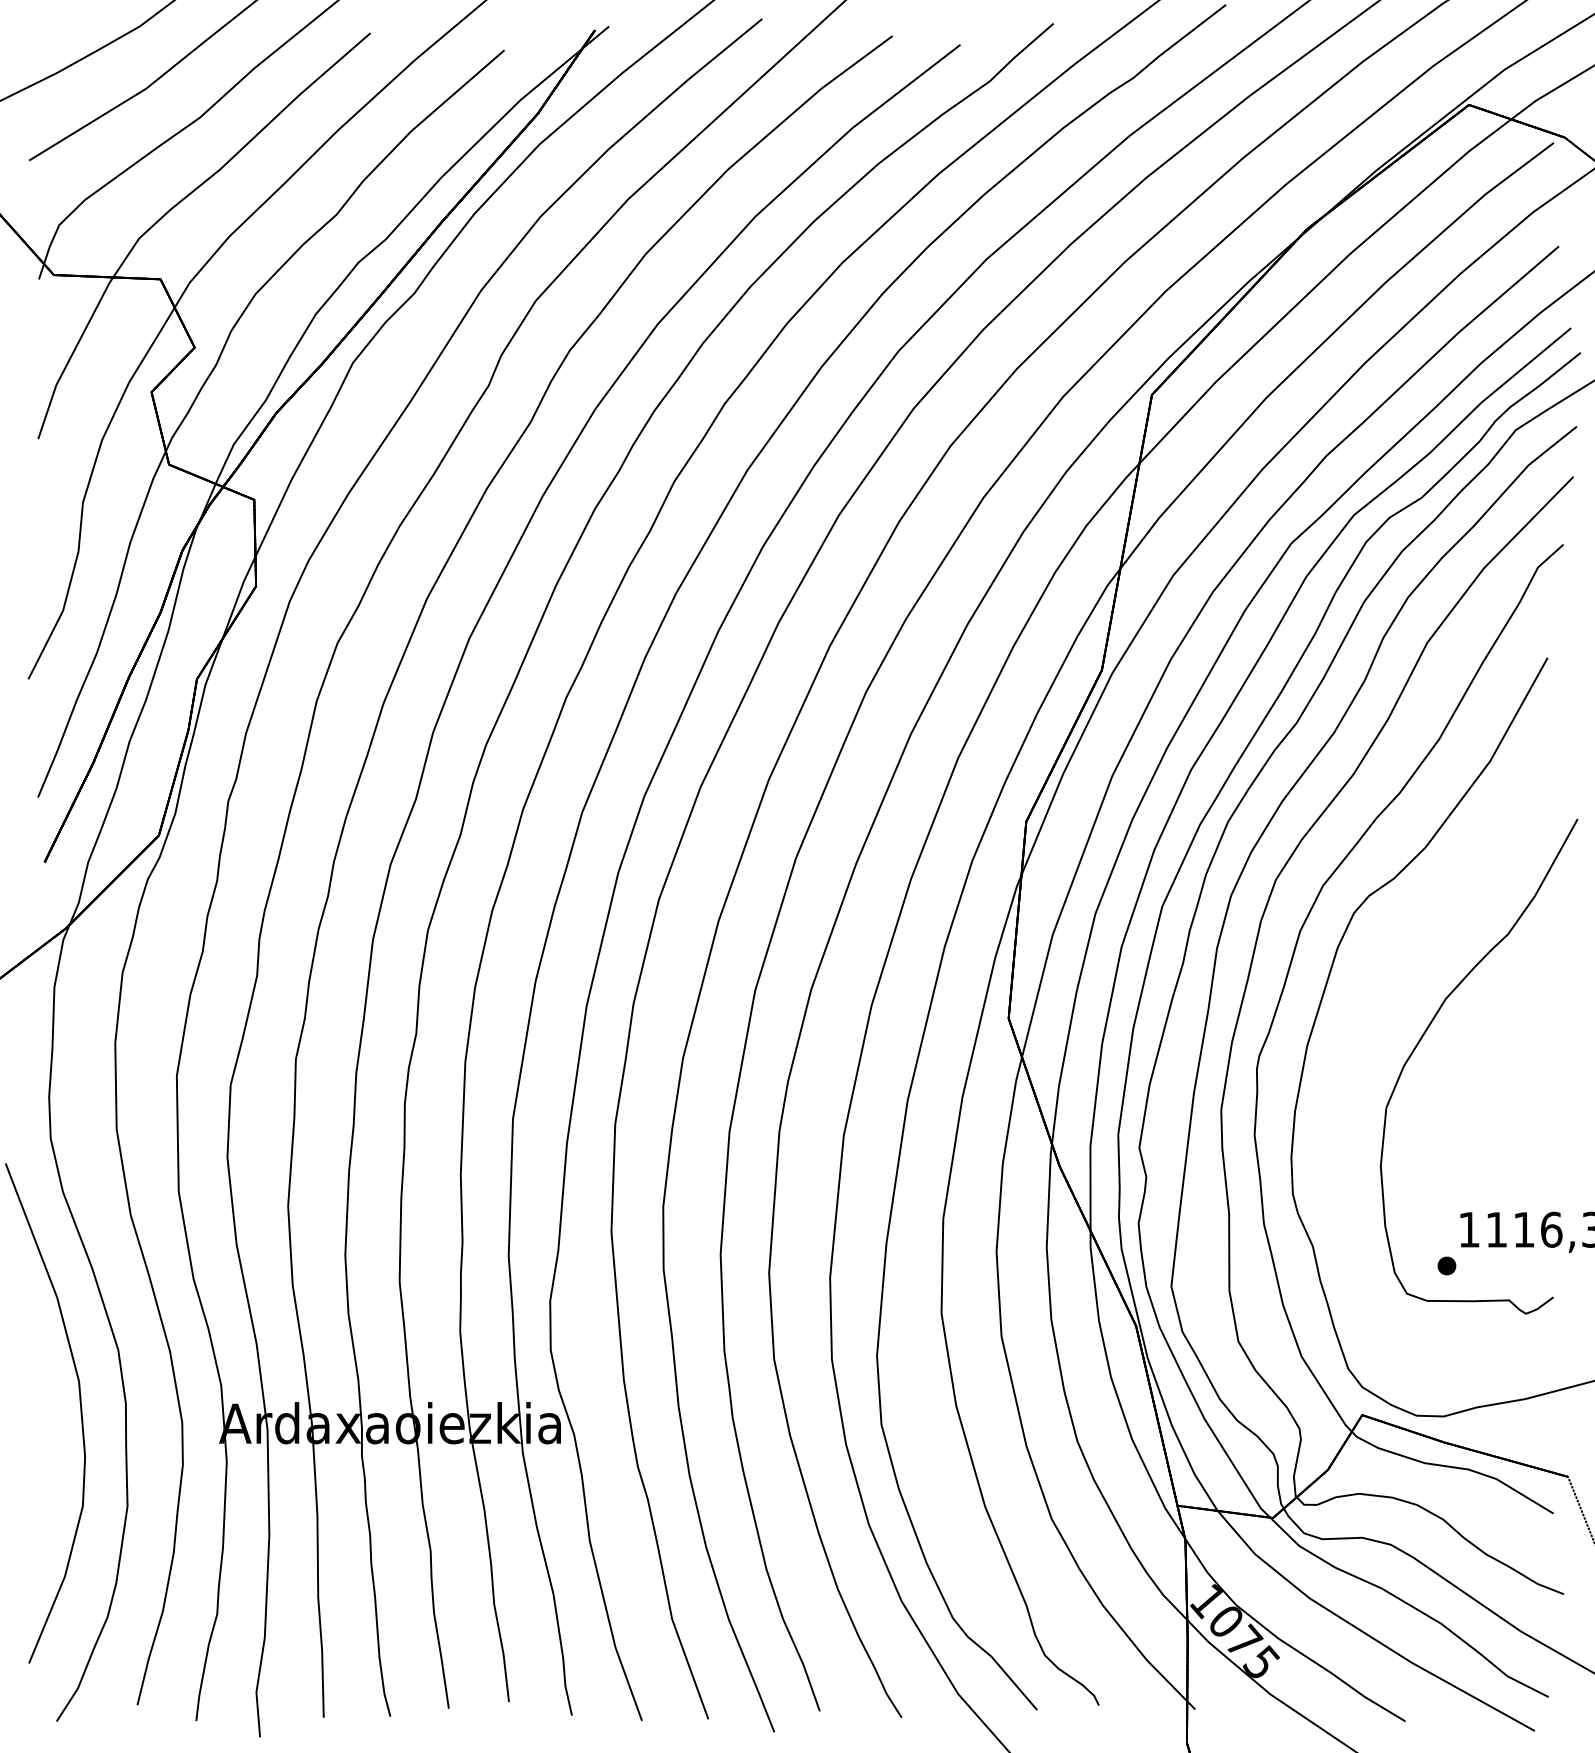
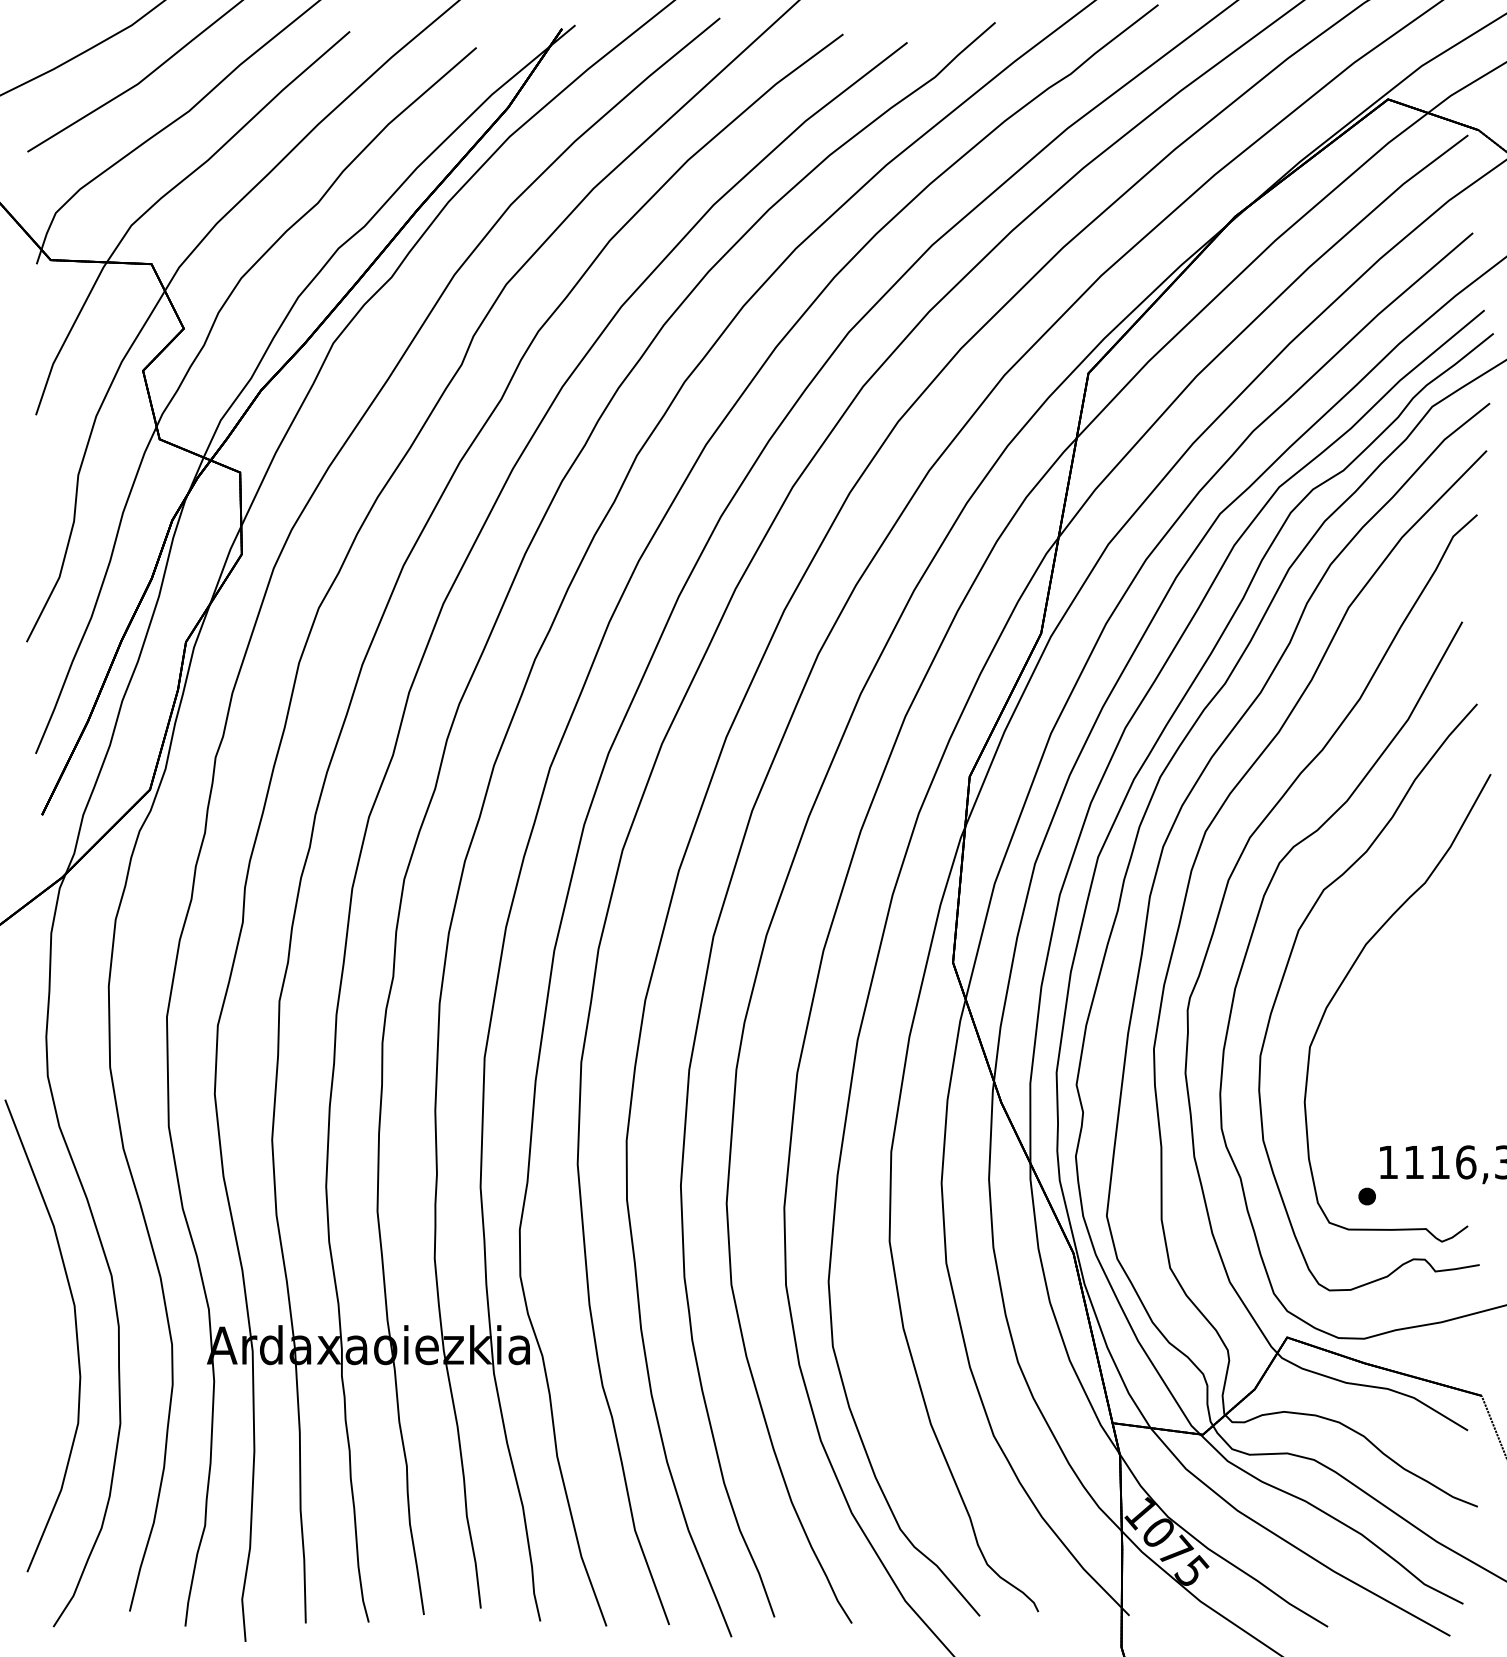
part: (1361, 1026) -> (1286, 970), added

